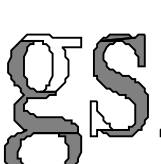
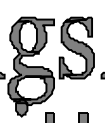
fill: (50, 62) -> (35, 34), added
fill: (102, 117) -> (66, 67), added

